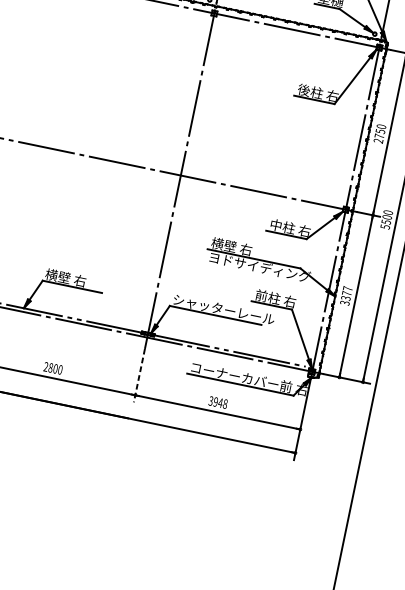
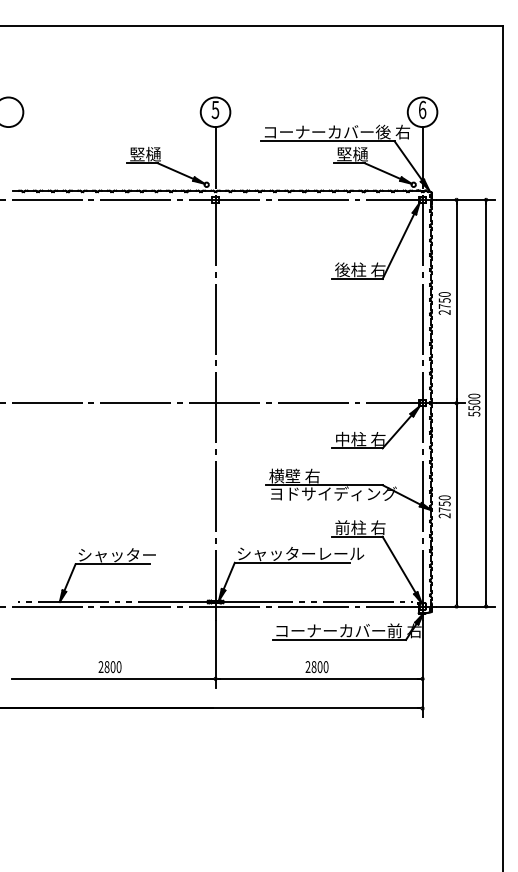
text: (76, 279) -> (116, 554), 横壁 右 -> シャッター
text: (346, 295) -> (444, 506), 3377 -> 2750
line: (139, 375) -> (215, 654), dashed -> solid
text: (217, 402) -> (316, 667), 3948 -> 2800

